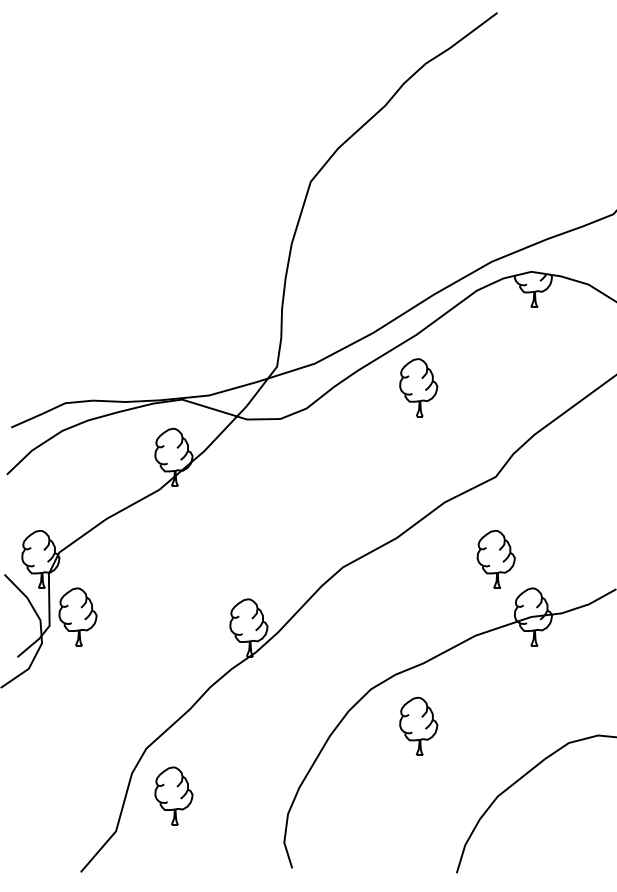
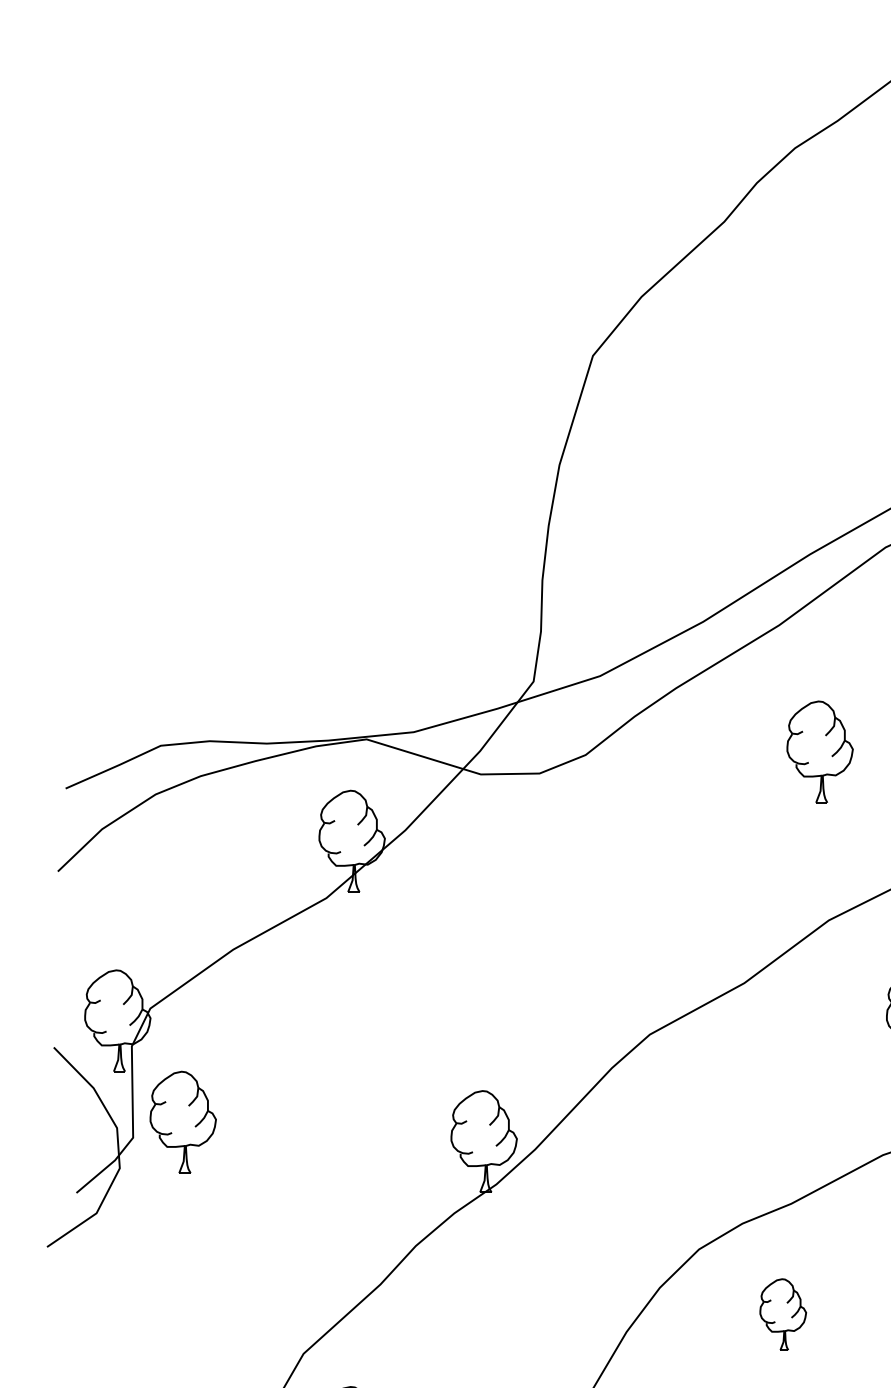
part: (418, 387) -> (819, 751), moved
part: (418, 725) -> (782, 1313), size x0.7

